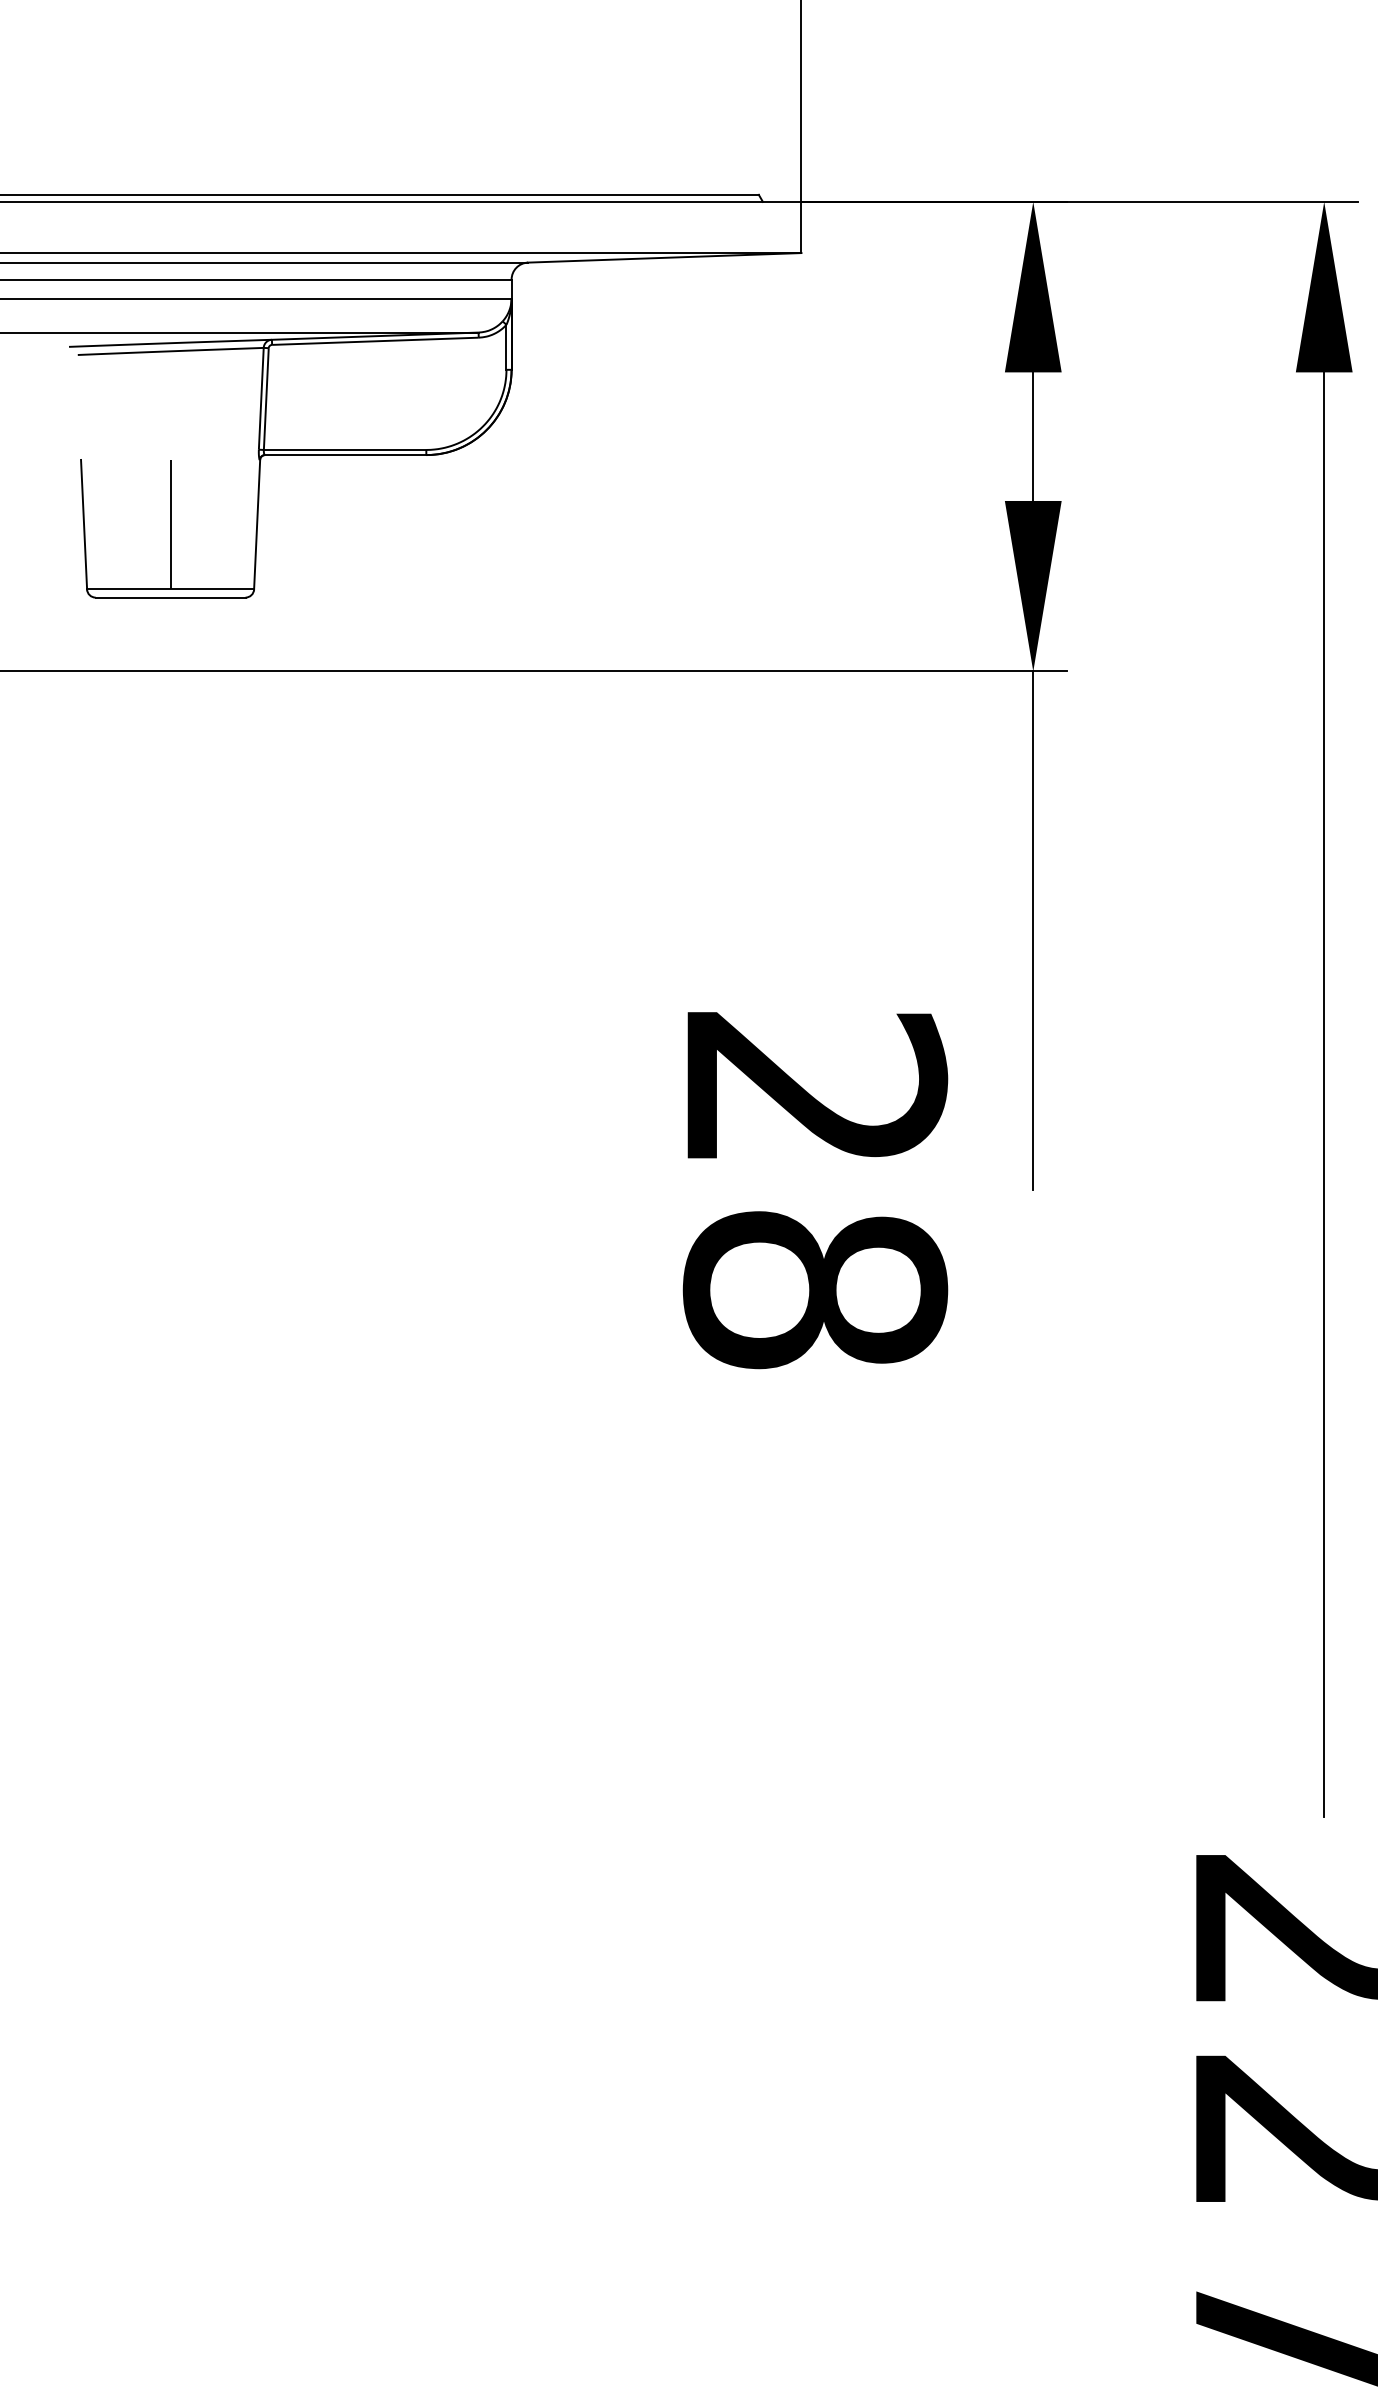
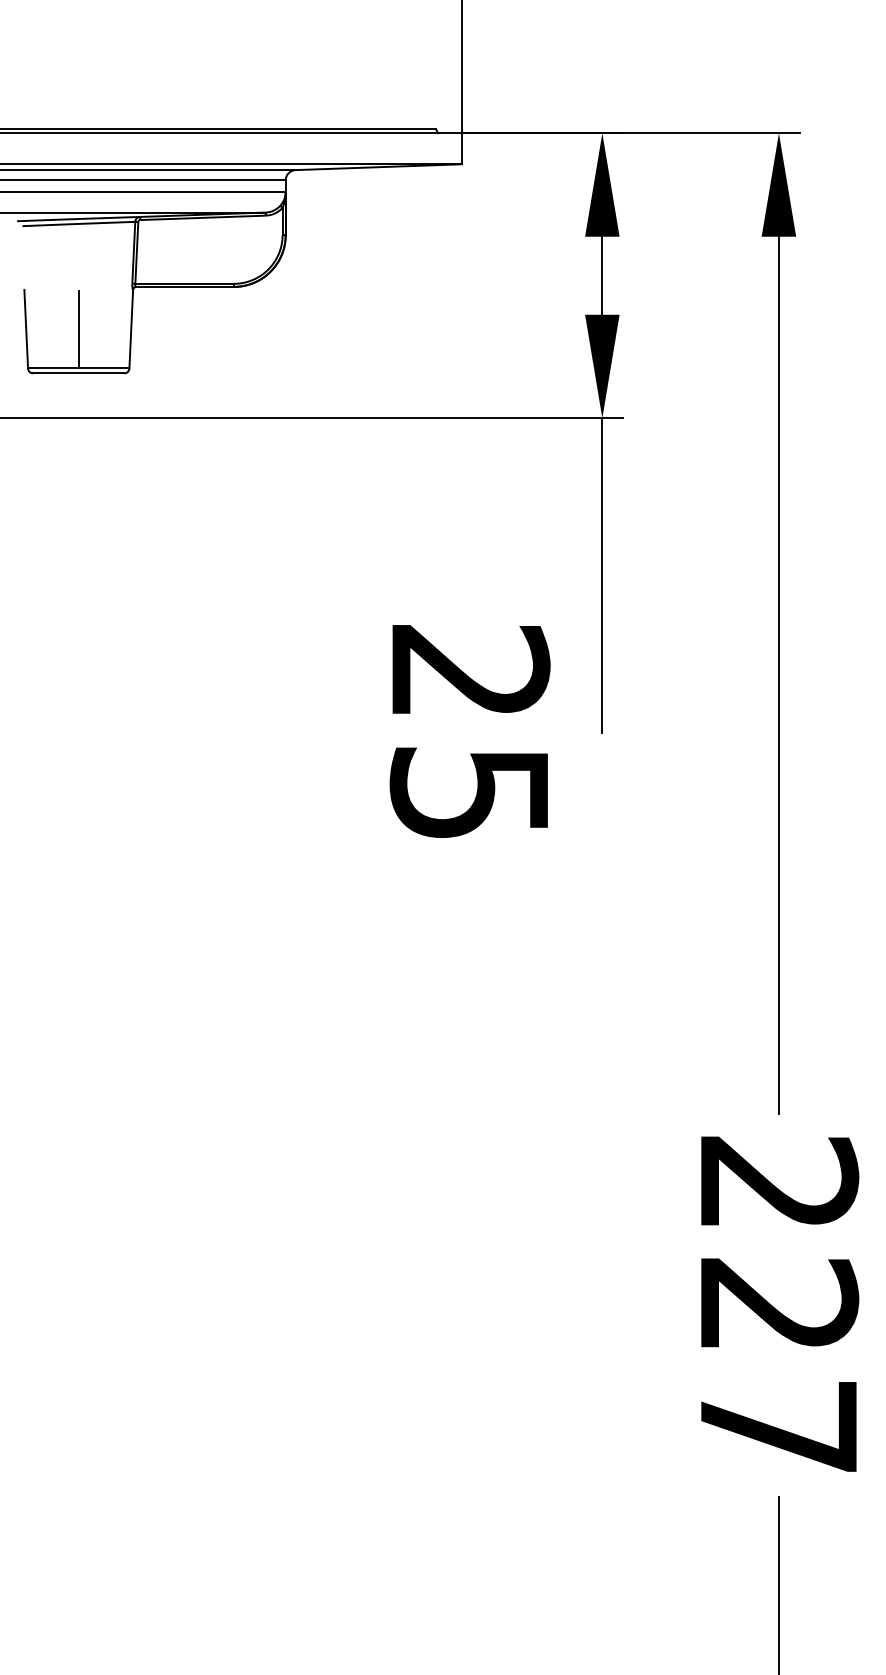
text: (814, 1289) -> (469, 793), 28 -> 25

